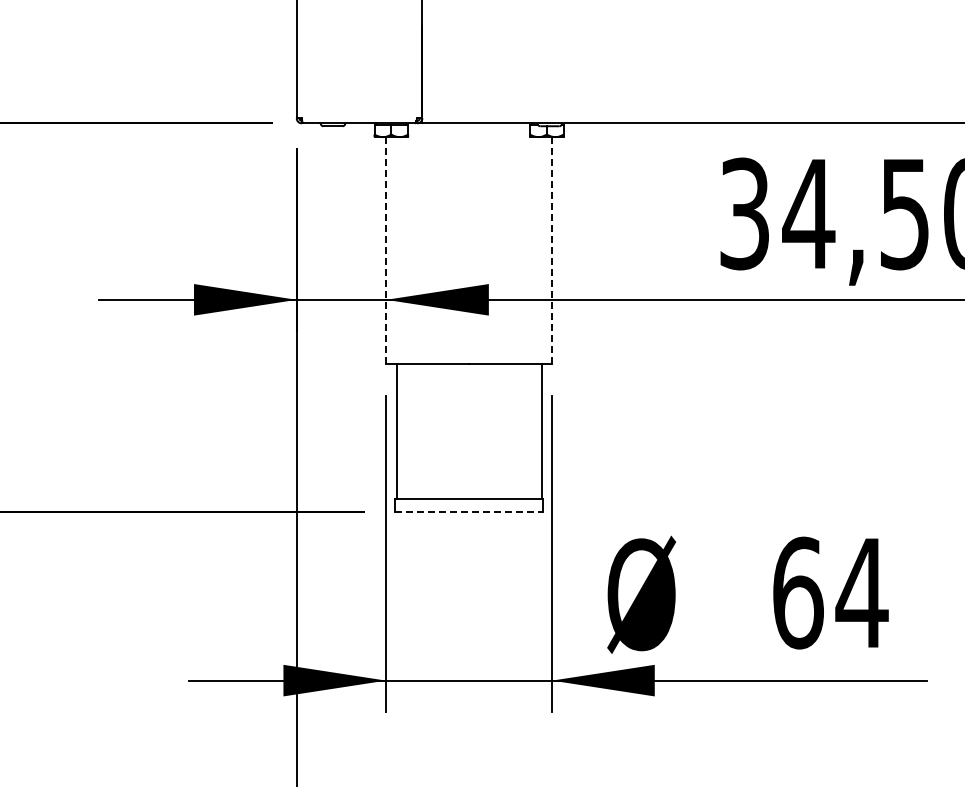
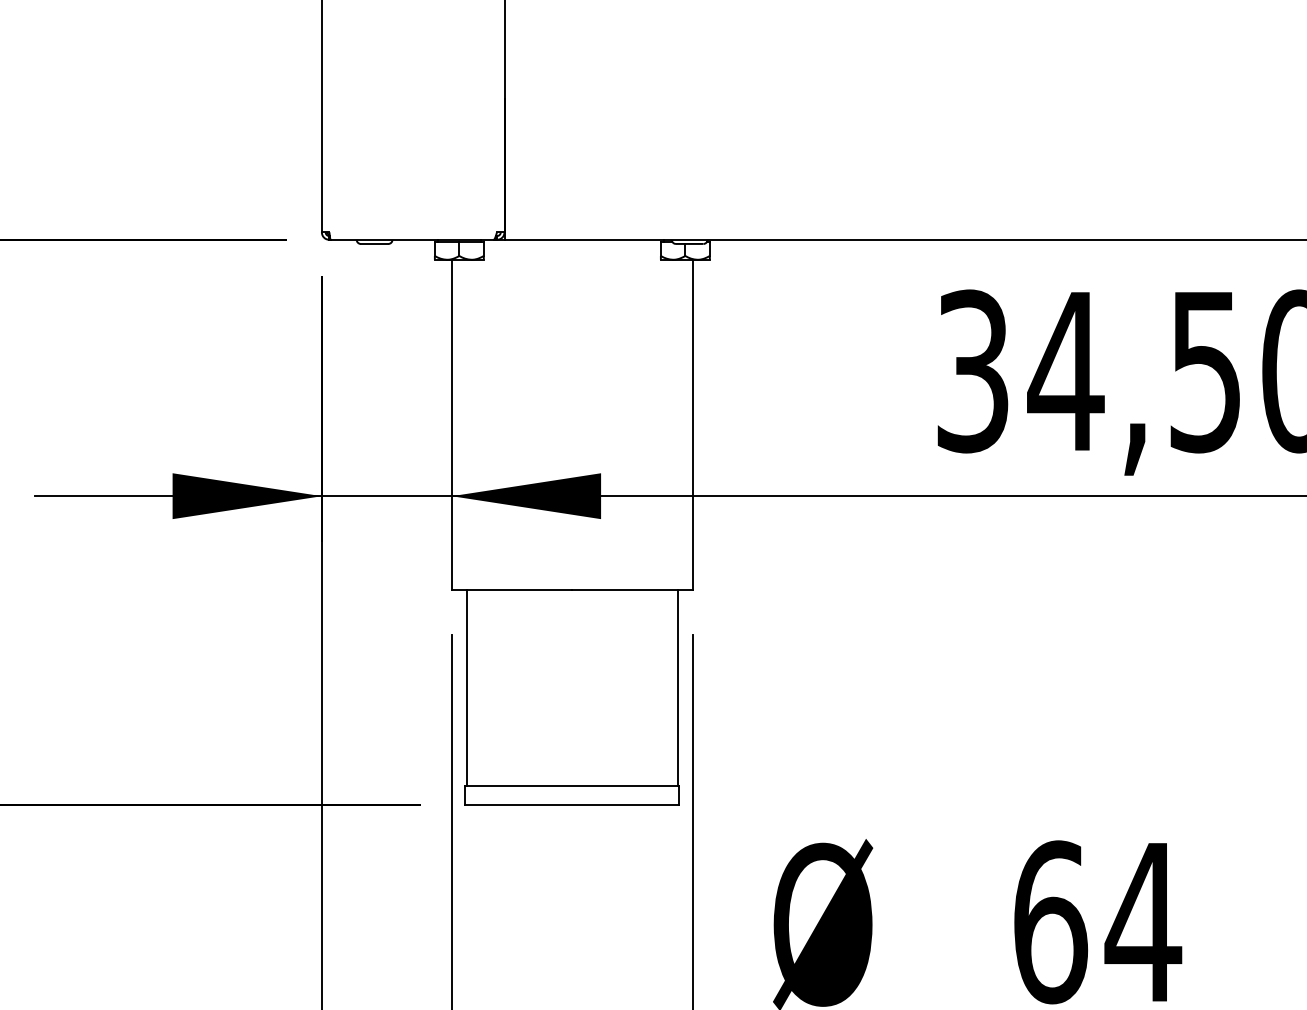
line: (386, 250) -> (452, 424), dashed -> solid
line: (552, 250) -> (693, 424), dashed -> solid
line: (469, 512) -> (572, 805), dashed -> solid

